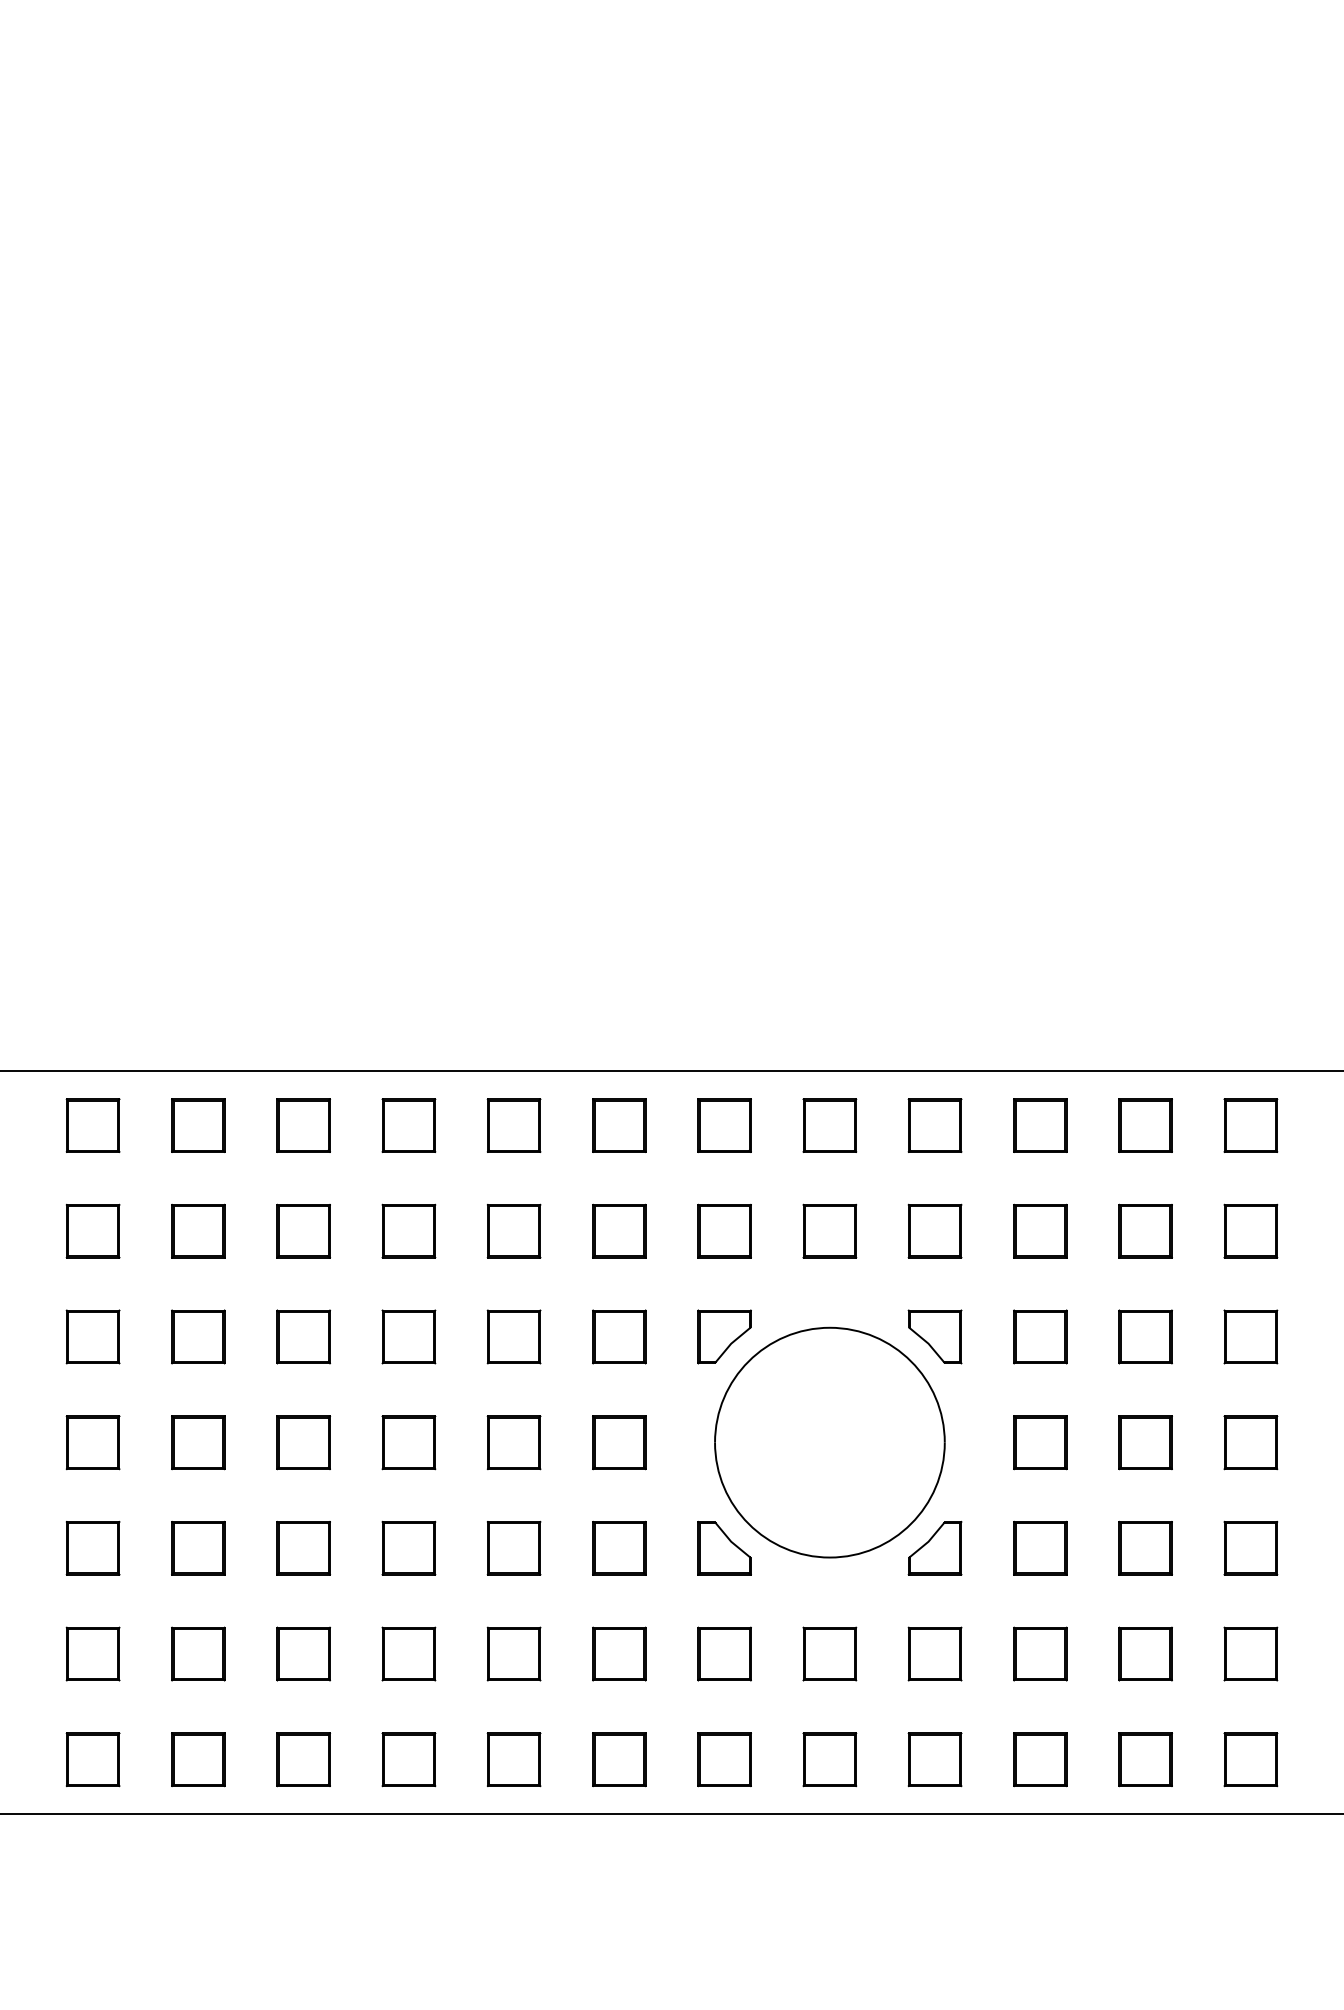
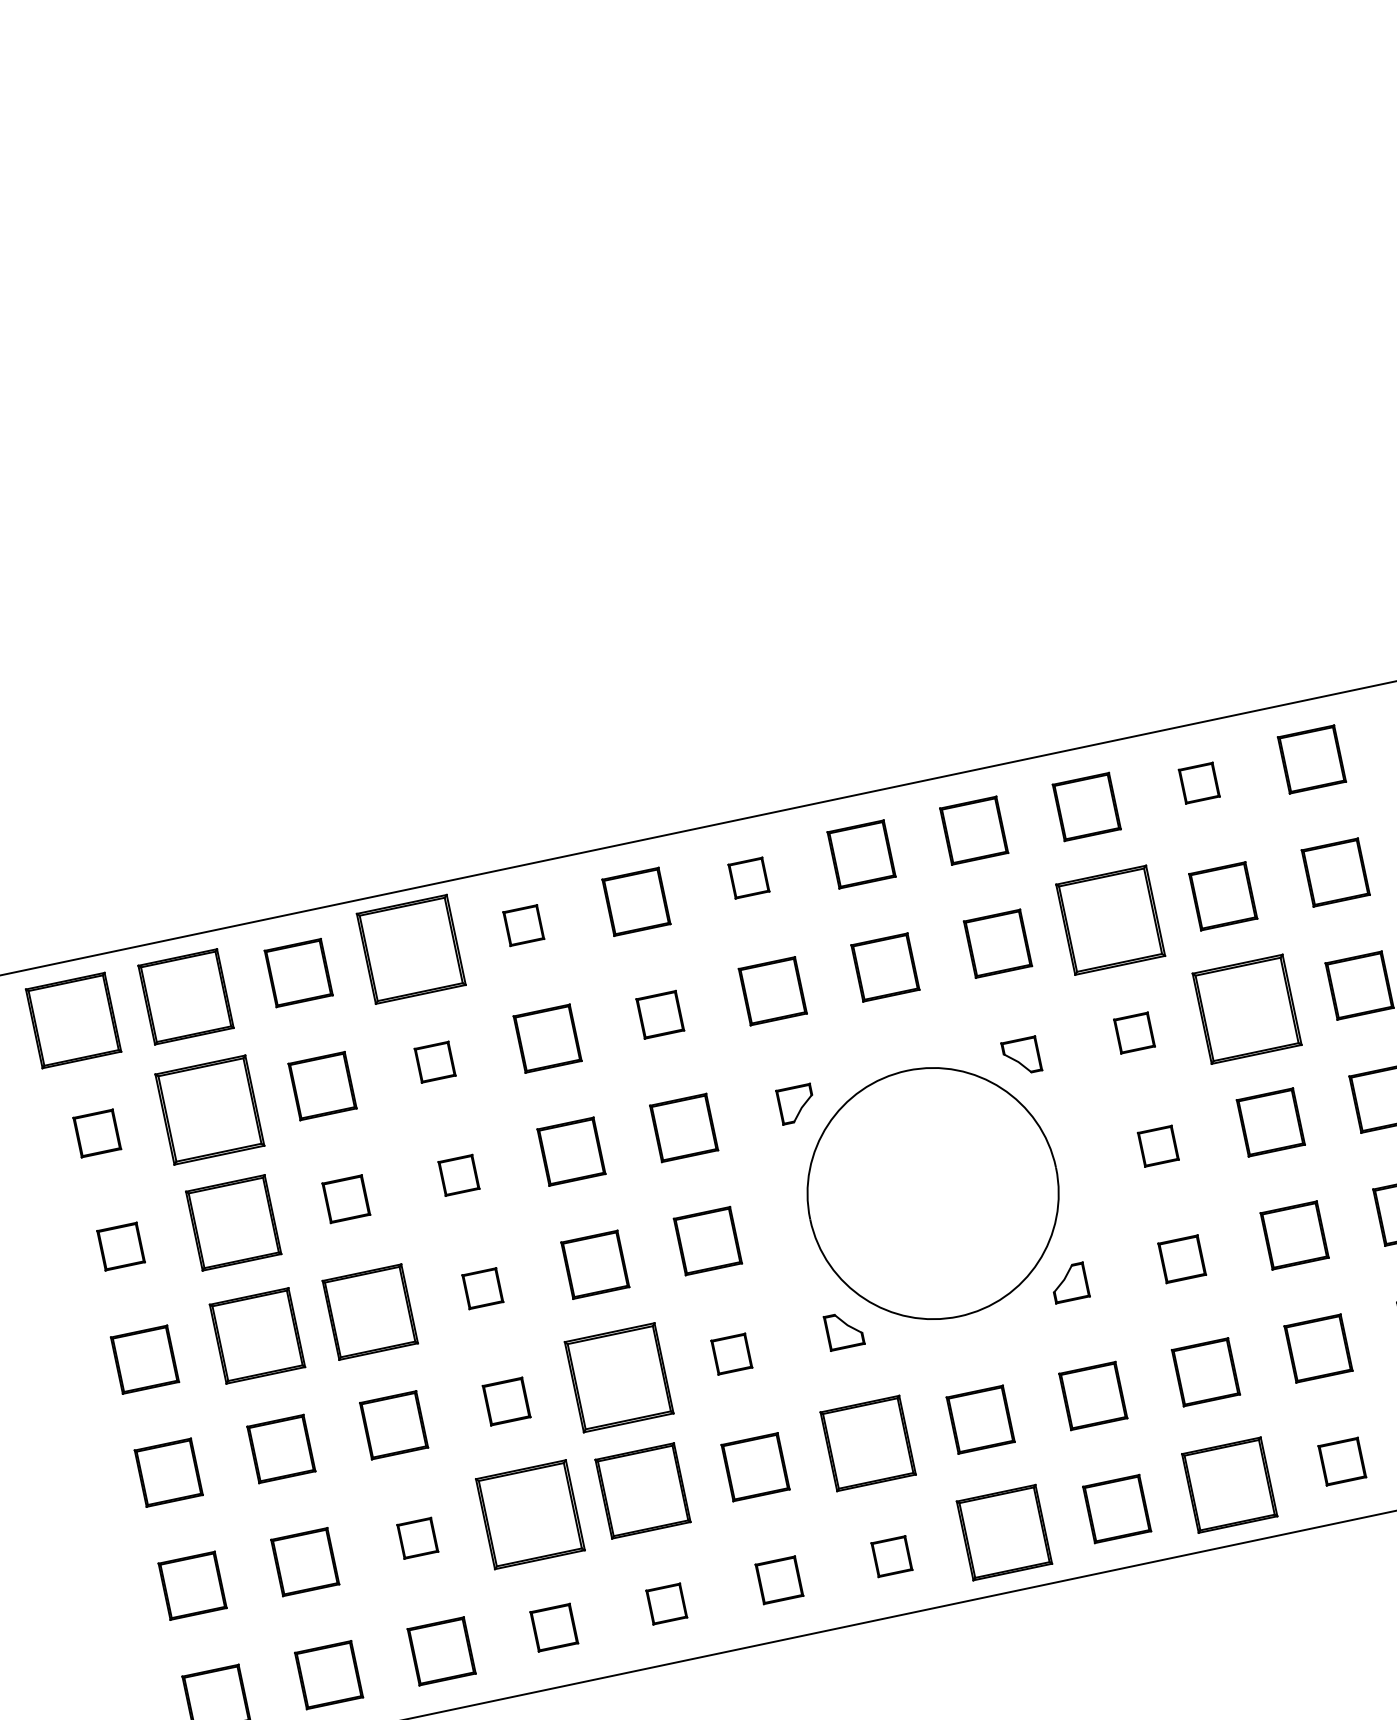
part: (92, 1125) -> (72, 1020), size x1.4
part: (198, 1125) -> (186, 996), size x1.4
part: (408, 1125) -> (410, 949), size x1.6
part: (513, 1125) -> (523, 925), size x0.6
part: (724, 1125) -> (748, 878), size x0.6
part: (1145, 1125) -> (1199, 783), size x0.6
part: (92, 1230) -> (96, 1132), size x0.7
part: (198, 1230) -> (209, 1108), size x1.6
part: (408, 1230) -> (434, 1061), size x0.6
part: (619, 1230) -> (660, 1014), size x0.7
part: (1040, 1230) -> (1110, 919), size x1.6
part: (92, 1336) -> (120, 1246), size x0.7
part: (198, 1336) -> (233, 1222), size x1.4
part: (303, 1336) -> (346, 1198), size x0.7
part: (408, 1336) -> (458, 1175), size x0.6
part: (724, 1336) -> (796, 1103), size x0.6
part: (934, 1336) -> (1021, 1056), size x0.6
part: (1040, 1336) -> (1134, 1032), size x0.6
part: (1145, 1336) -> (1246, 1008), size x1.6
part: (198, 1442) -> (257, 1335), size x1.4
part: (303, 1442) -> (369, 1312), size x1.4
part: (408, 1442) -> (482, 1288), size x0.6
part: (1040, 1442) -> (1158, 1145), size x0.6
part: (408, 1548) -> (506, 1401), size x0.7
part: (513, 1548) -> (618, 1378), size x1.6
part: (619, 1548) -> (731, 1354), size x0.6
part: (724, 1548) -> (844, 1330), size x0.6
part: (934, 1548) -> (1068, 1283), size x0.6
part: (1040, 1548) -> (1182, 1259), size x0.7
part: (303, 1653) -> (417, 1537), size x0.6
part: (408, 1653) -> (529, 1514), size x1.6
part: (513, 1653) -> (642, 1490), size x1.4
part: (724, 1653) -> (867, 1442), size x1.4
part: (408, 1759) -> (553, 1627), size x0.7
part: (513, 1759) -> (666, 1603), size x0.6
part: (619, 1759) -> (779, 1579), size x0.7
part: (724, 1759) -> (891, 1556), size x0.6
part: (829, 1759) -> (1004, 1532), size x1.4
part: (1040, 1759) -> (1229, 1485), size x1.4
part: (1145, 1759) -> (1342, 1461), size x0.7

